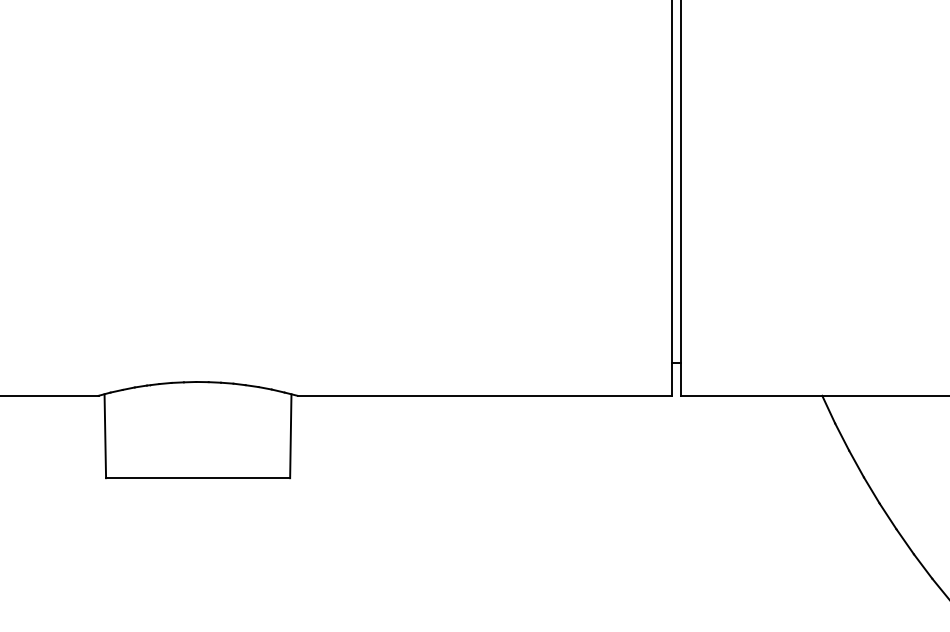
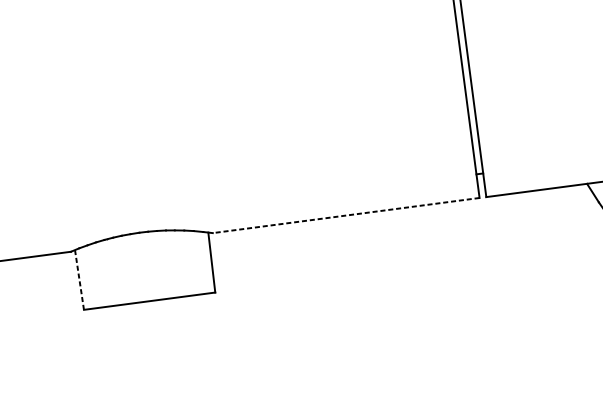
line: (484, 395) -> (346, 215), solid -> dashed
line: (105, 436) -> (79, 280), solid -> dashed

